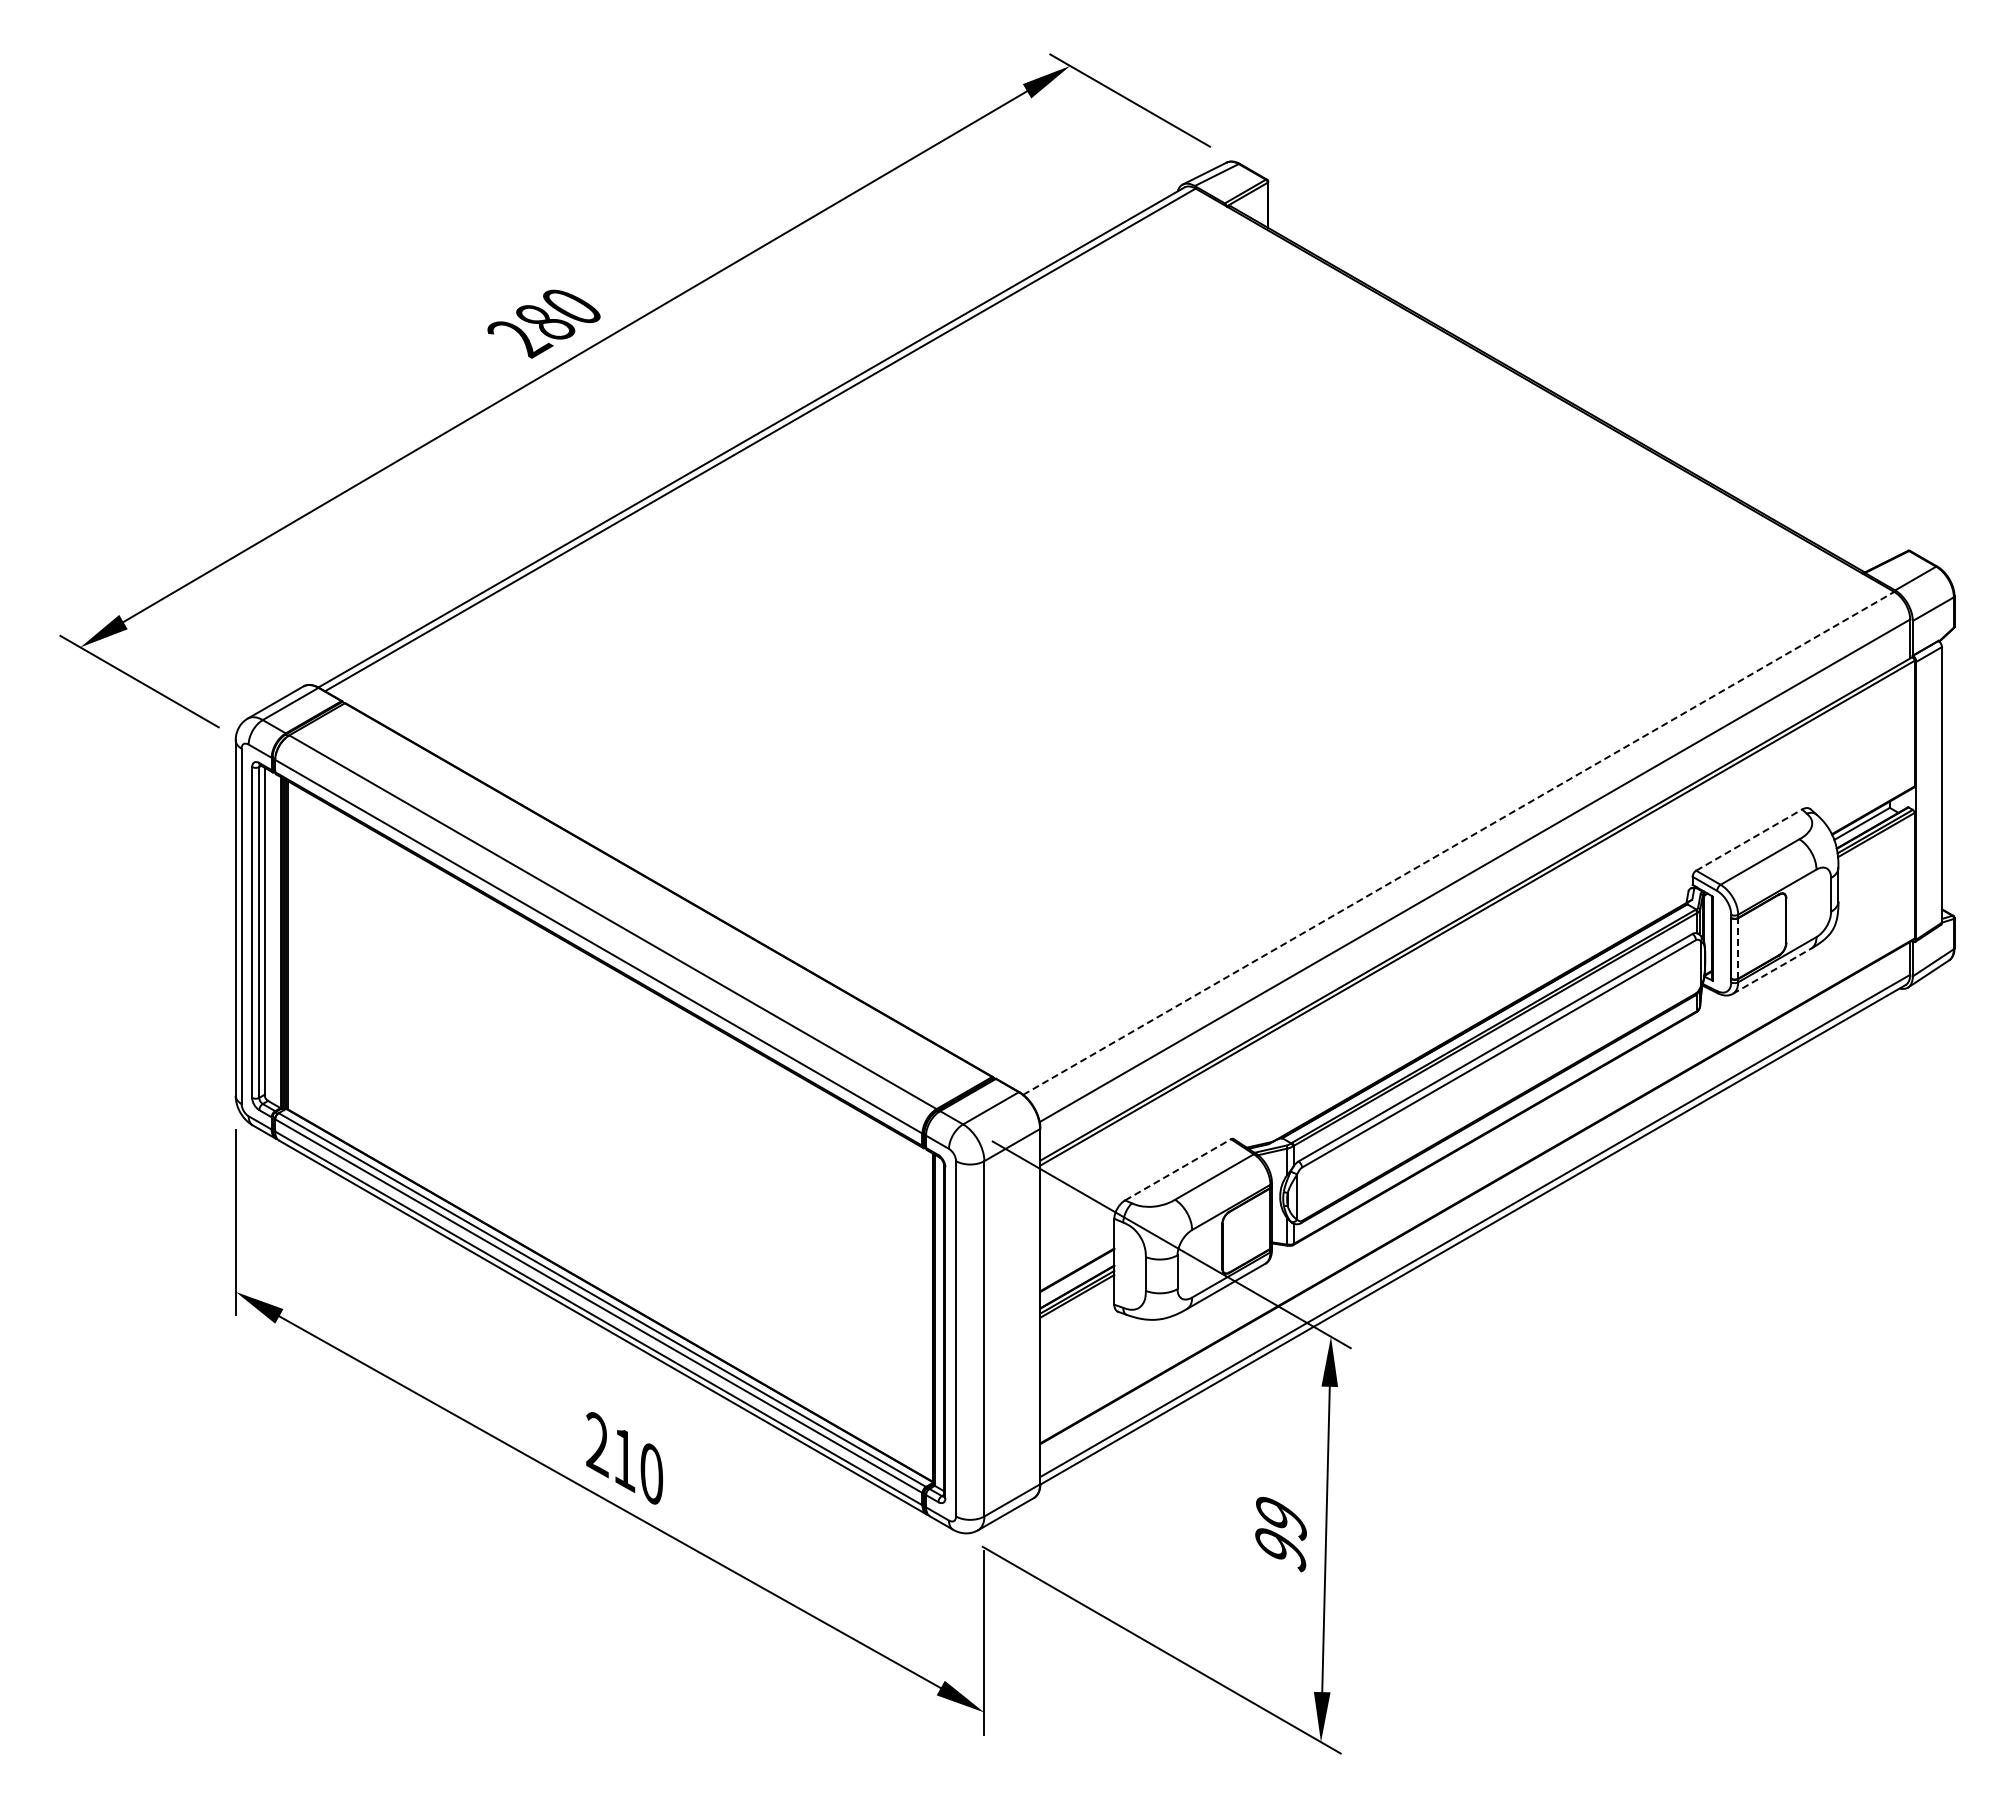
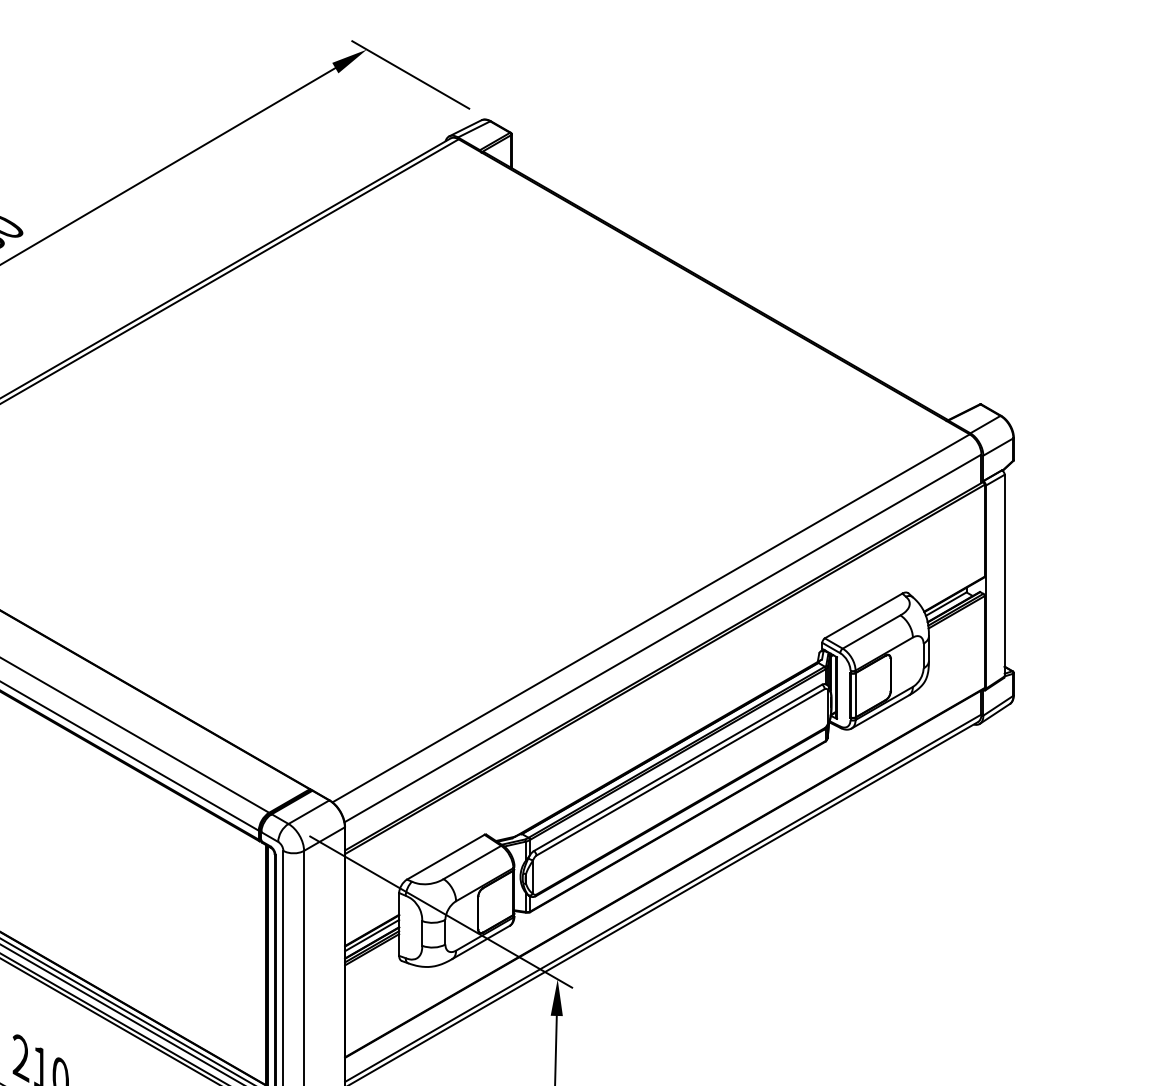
line: (1749, 839) -> (863, 615), dashed -> solid
line: (1458, 843) -> (650, 618), dashed -> solid
line: (1738, 947) -> (855, 694), dashed -> solid
line: (1772, 970) -> (880, 711), dashed -> solid
line: (1178, 1169) -> (446, 856), dashed -> solid
line: (1077, 1276) -> (372, 935), added

